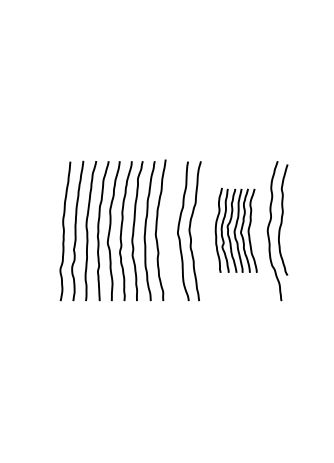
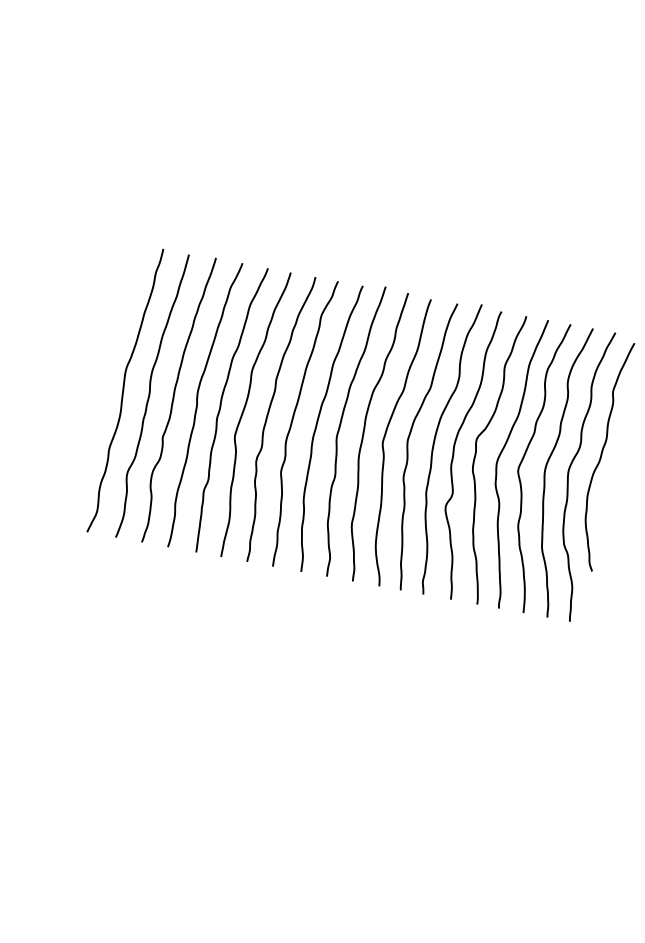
curve: (168, 230) -> (364, 433), added
part: (236, 230) -> (504, 459), size x1.67
curve: (51, 231) -> (123, 390), added

